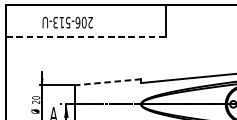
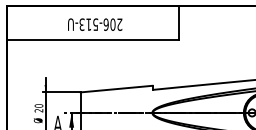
text: (68, 22) -> (95, 24), moved
line: (86, 37) -> (93, 40), dashed -> solid
line: (107, 82) -> (116, 89), dashed -> solid

